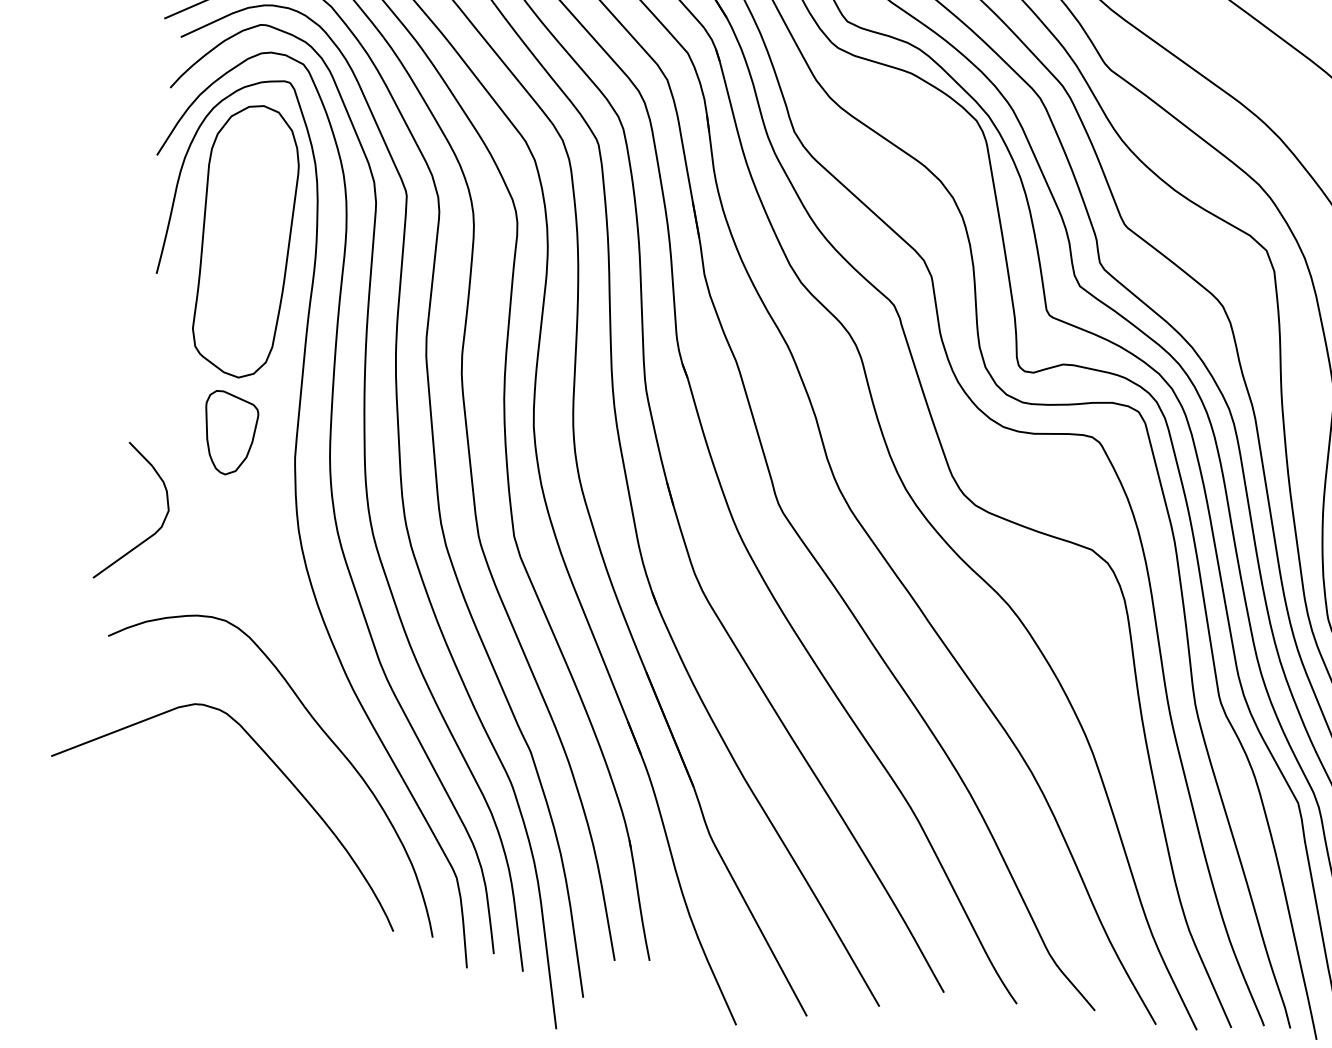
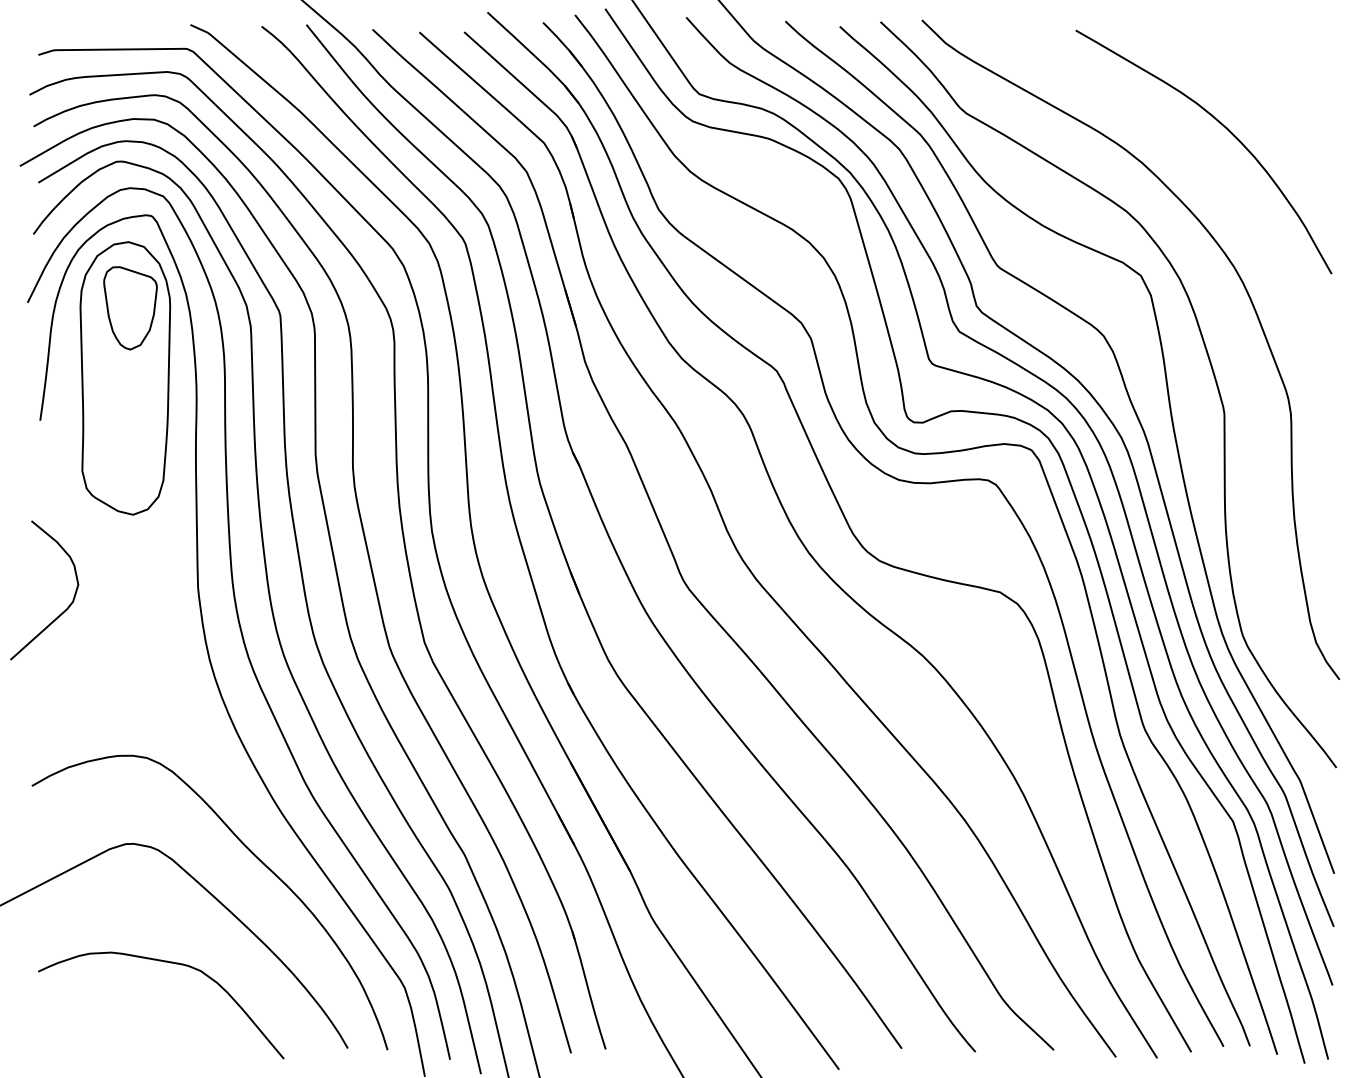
part: (229, 433) -> (130, 308), moved
curve: (148, 536) -> (61, 612), moved
curve: (226, 827) -> (170, 963), added

